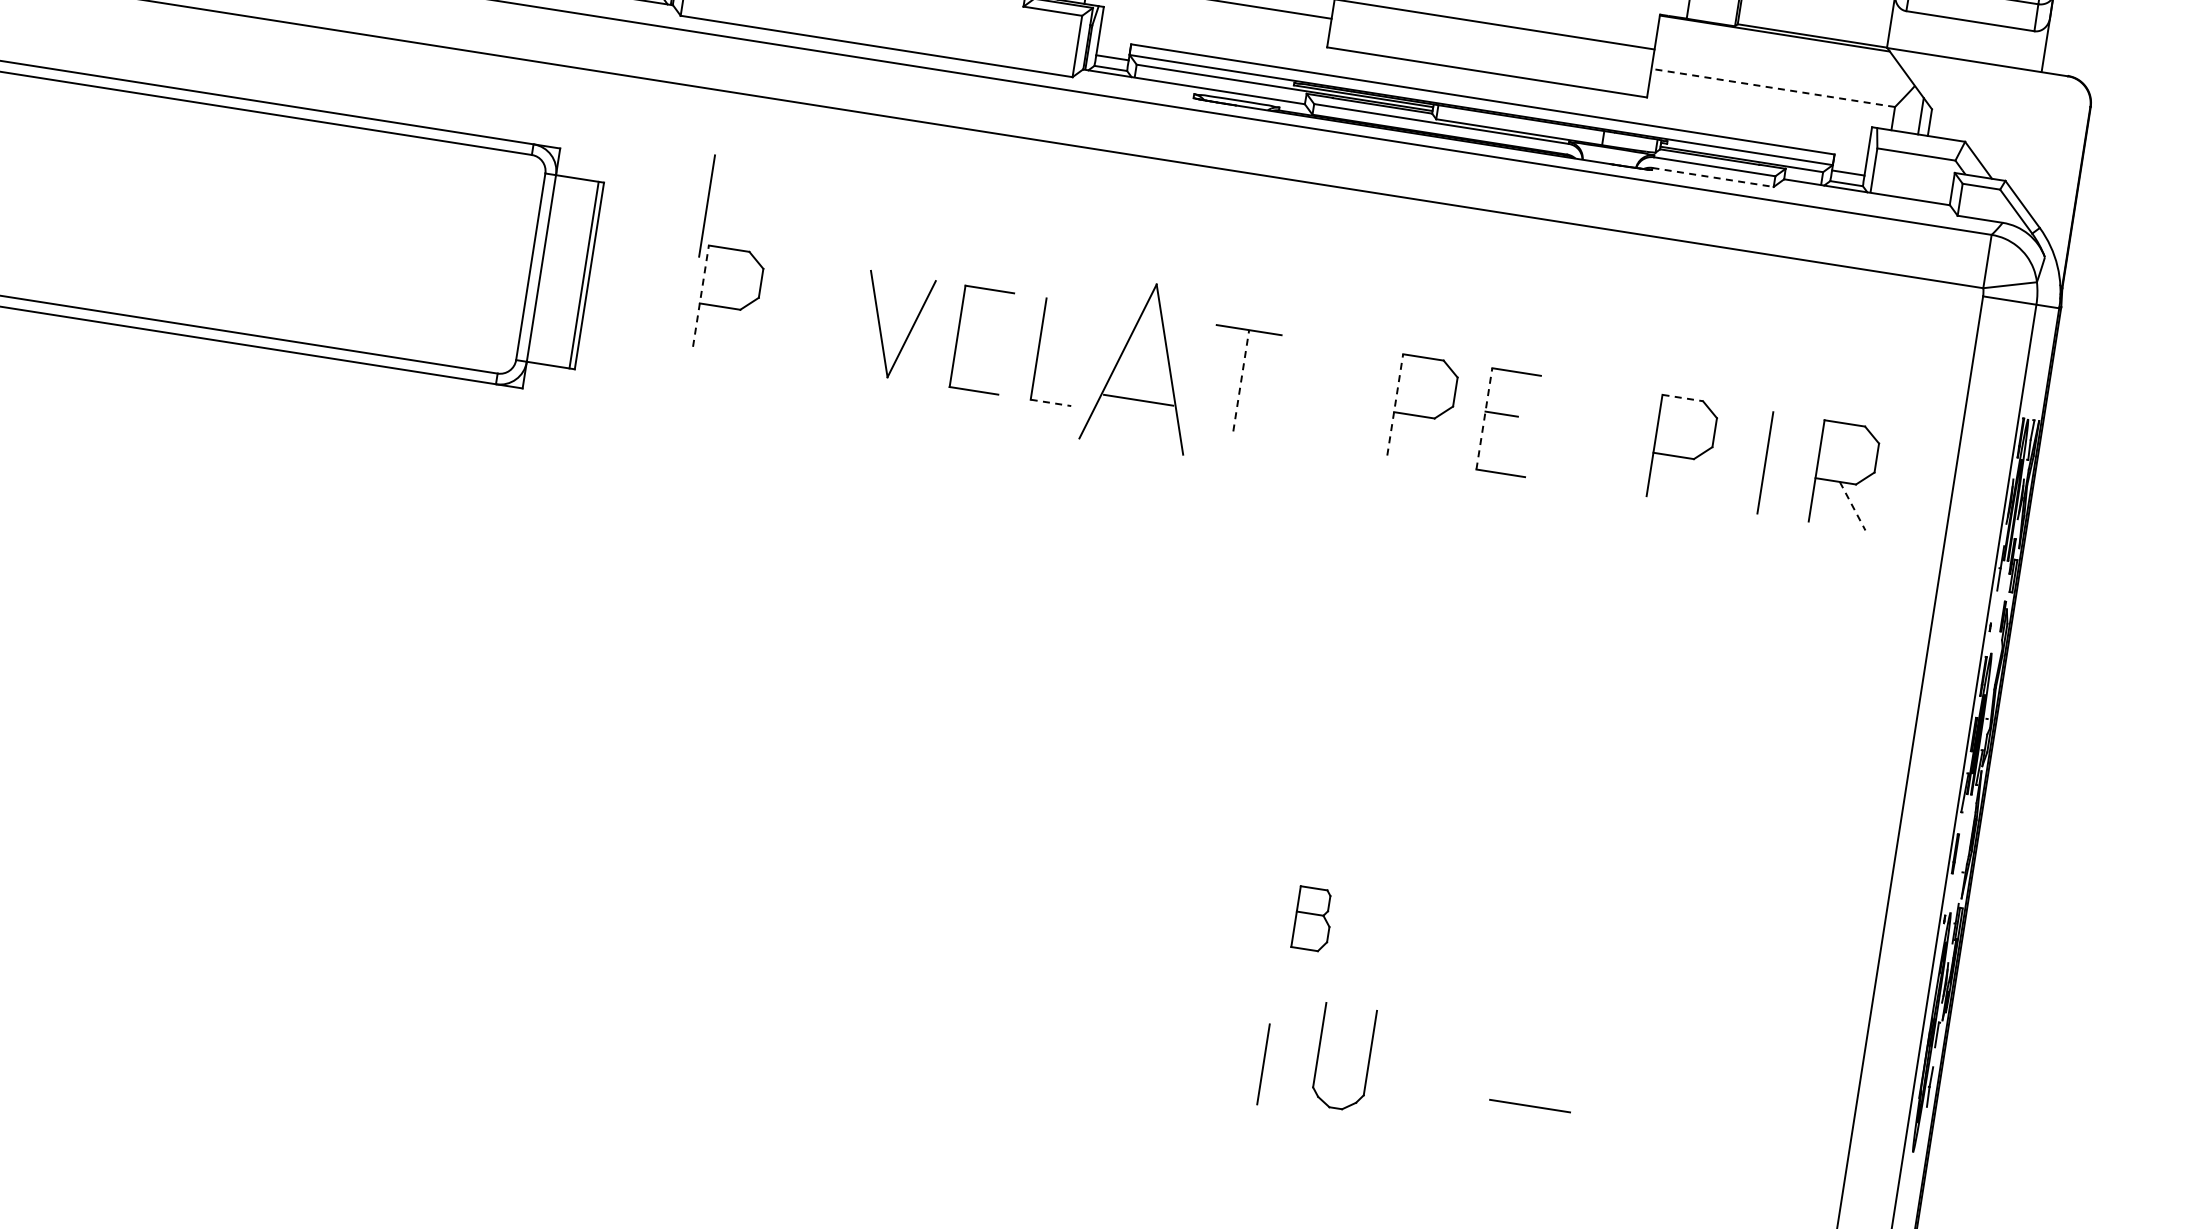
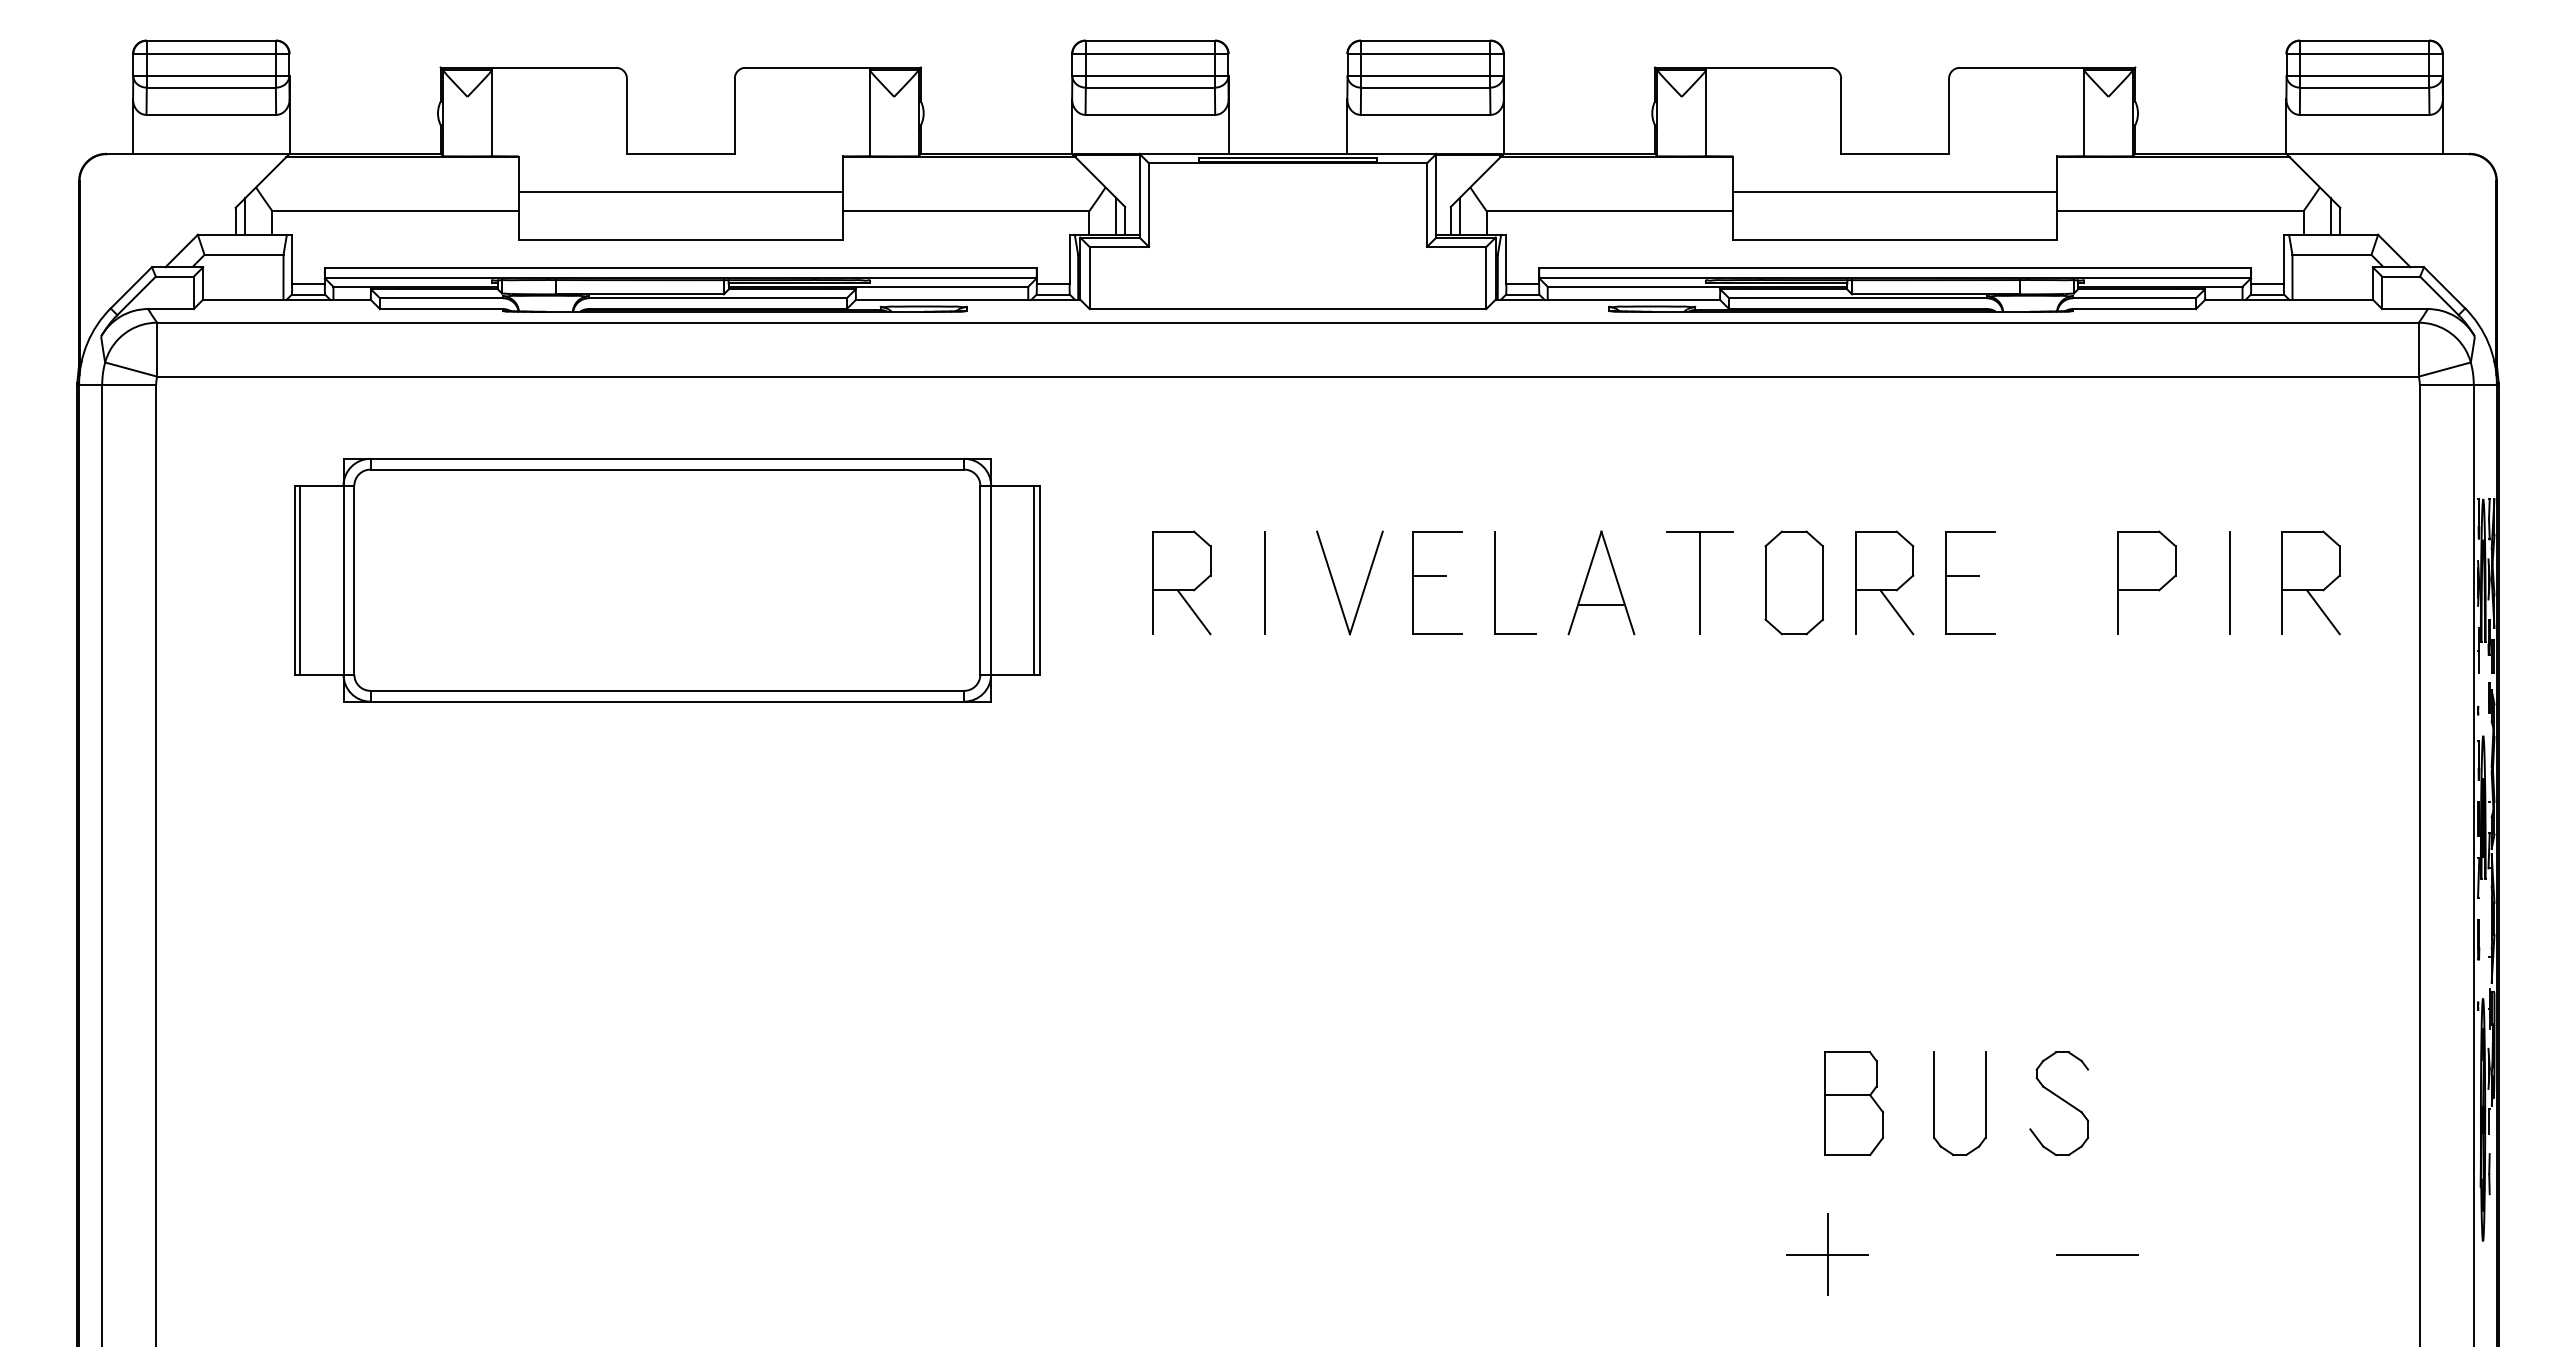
line: (1772, 88) -> (2179, 211), dashed -> solid
line: (1713, 178) -> (2135, 309), dashed -> solid
line: (706, 205) -> (1264, 582), moved
line: (701, 295) -> (1153, 582), dashed -> solid
line: (736, 331) -> (1193, 612), added
line: (974, 331) -> (1428, 575), added
part: (1144, 365) -> (1601, 582), size x0.62
line: (1240, 380) -> (1699, 582), dashed -> solid
part: (1334, 394) -> (1794, 582), added
line: (1682, 397) -> (2138, 531), dashed -> solid
line: (1051, 403) -> (1515, 634), dashed -> solid
line: (1395, 404) -> (1855, 582), dashed -> solid
line: (1484, 418) -> (1946, 582), dashed -> solid
line: (1430, 440) -> (1896, 612), added
line: (1852, 506) -> (2323, 612), dashed -> solid
part: (1313, 918) -> (1854, 1103), size x1.67
part: (1515, 950) -> (2059, 1103), added
part: (1318, 1053) -> (1934, 1103), moved
line: (1263, 1064) -> (1827, 1254), added

